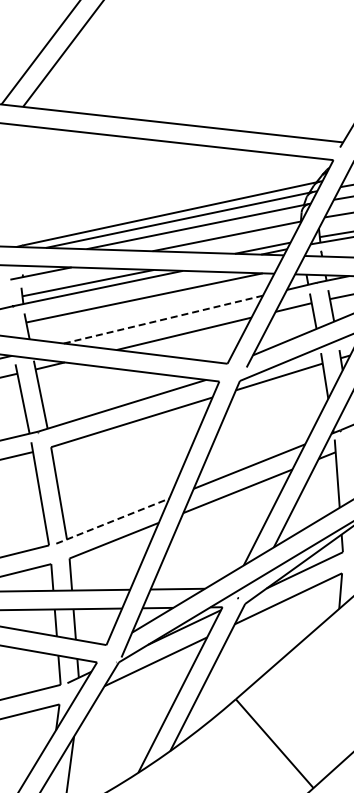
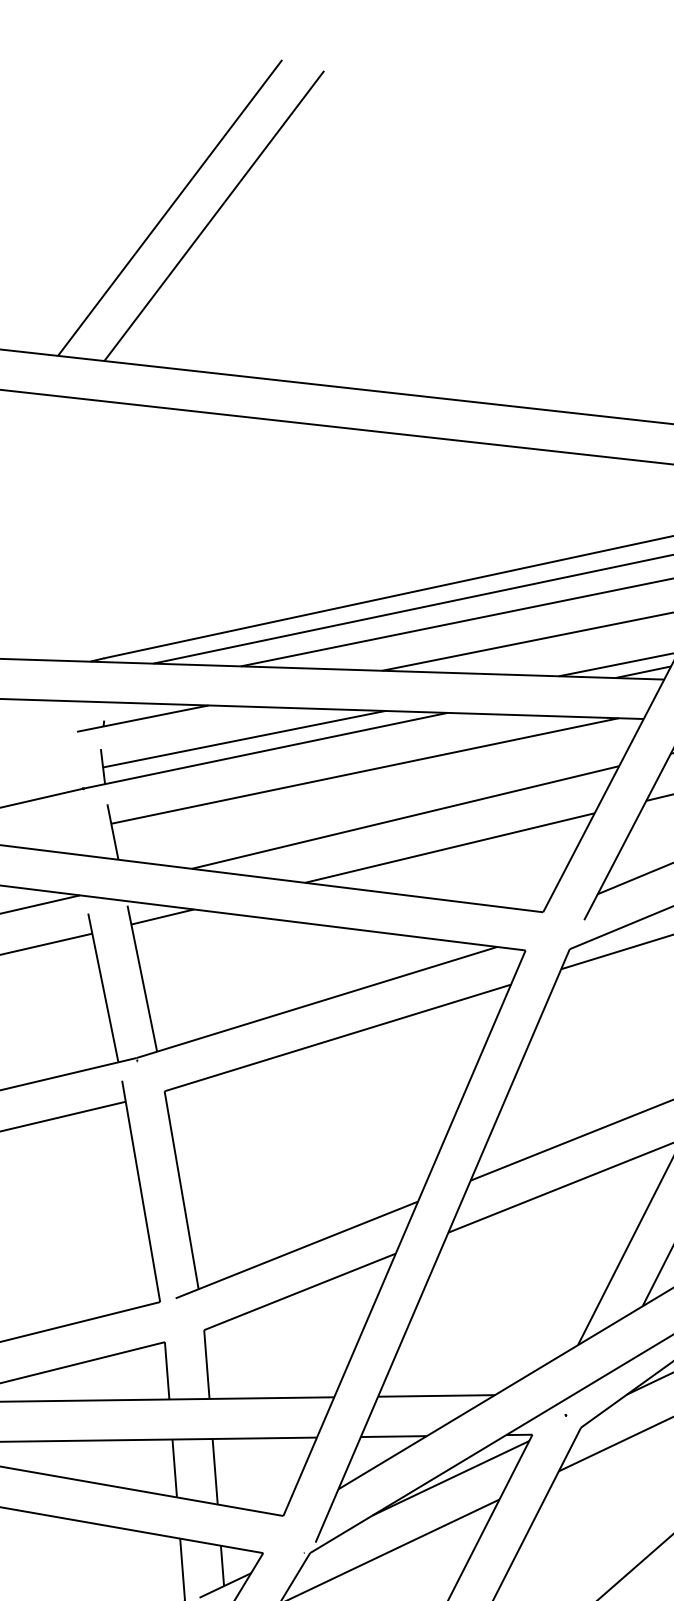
line: (163, 319) -> (405, 817), dashed -> solid
line: (112, 521) -> (296, 1250), dashed -> solid

